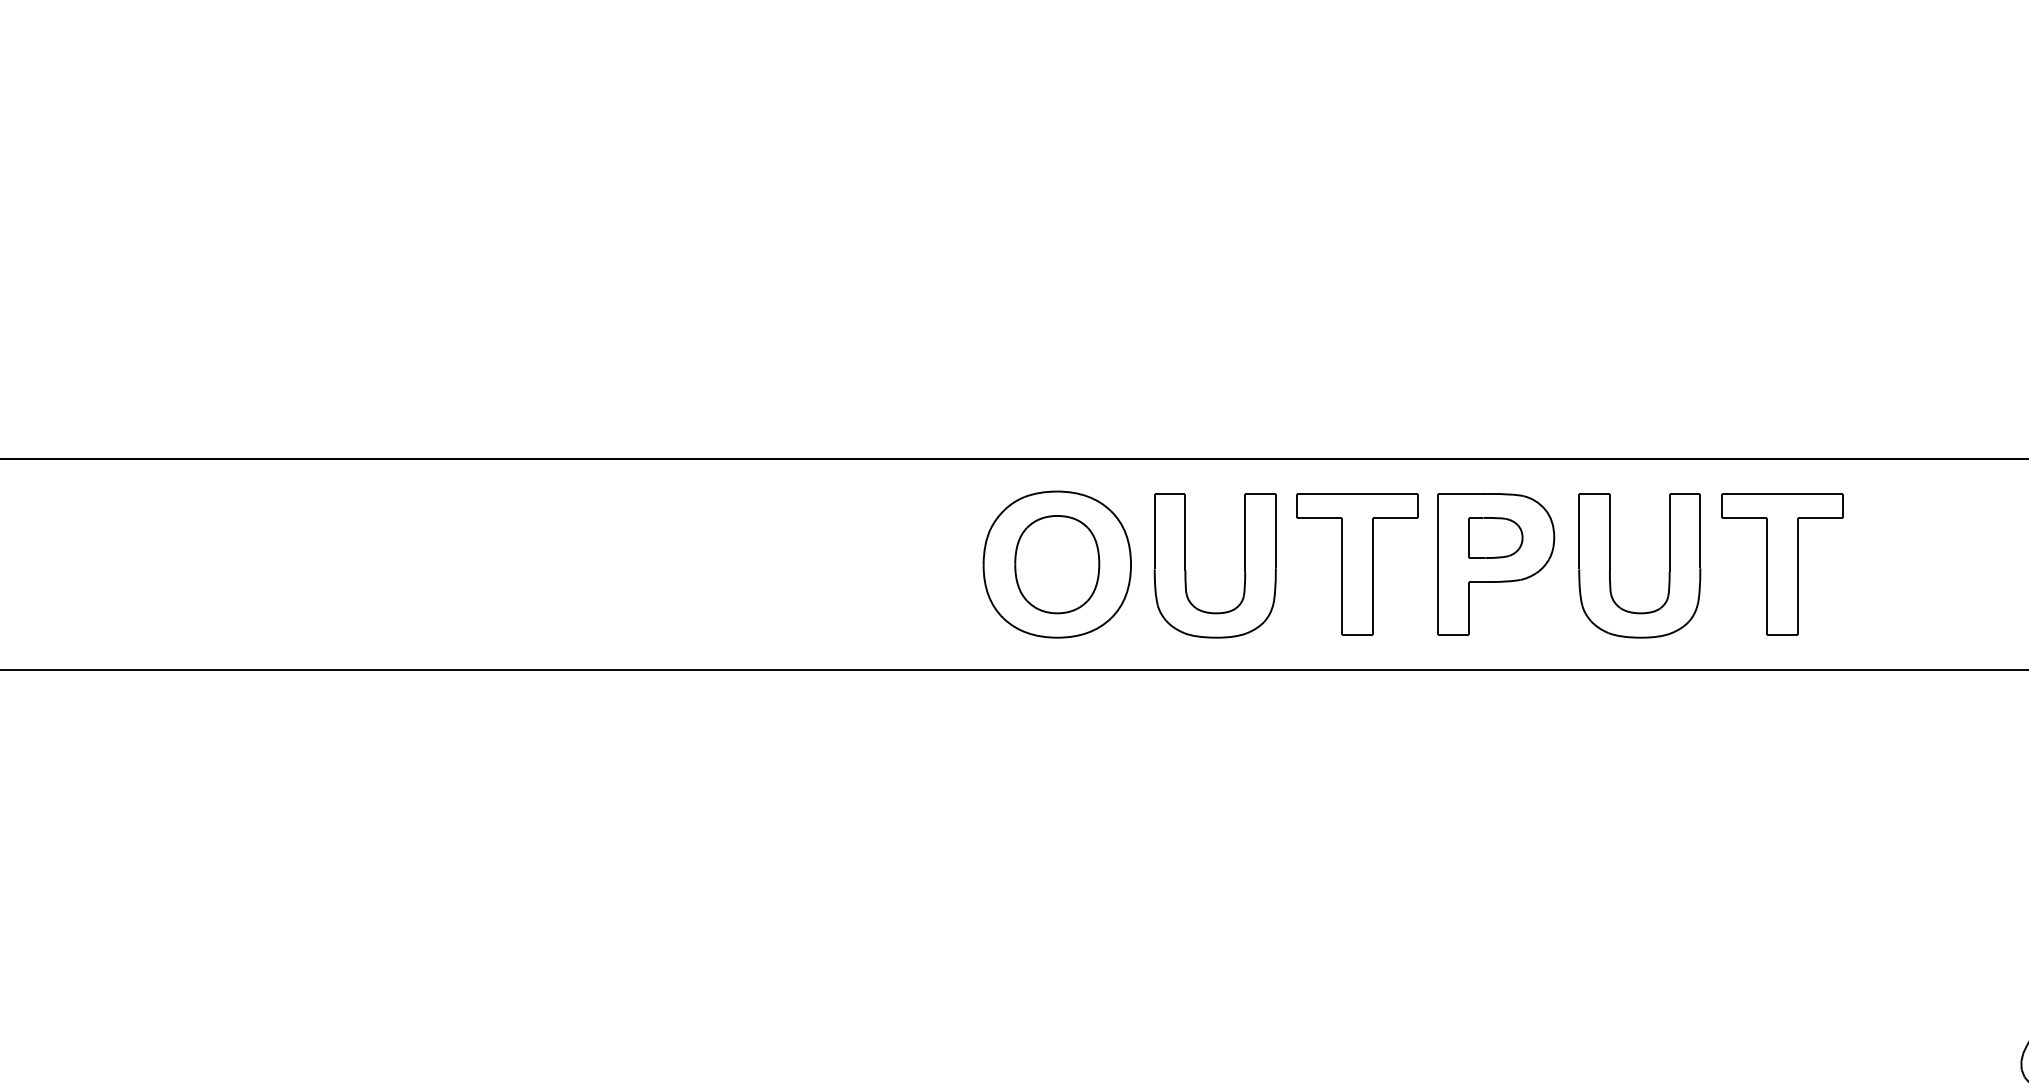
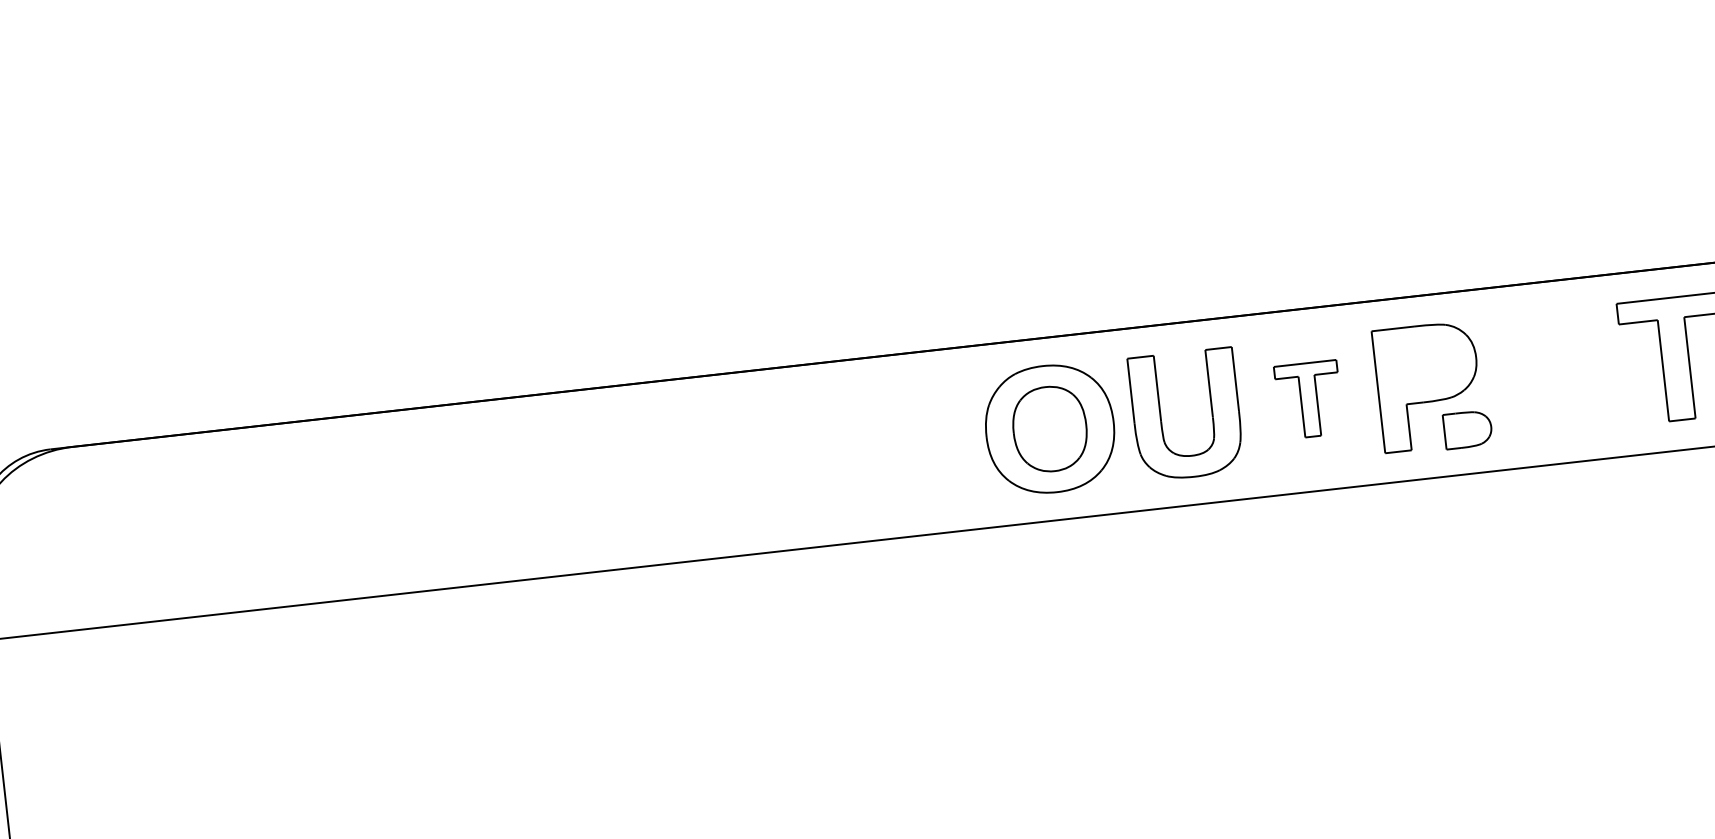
part: (1495, 537) -> (1467, 429), moved
part: (1357, 564) -> (1309, 399), size x0.6
part: (1610, 565) -> (1527, 376), removed

